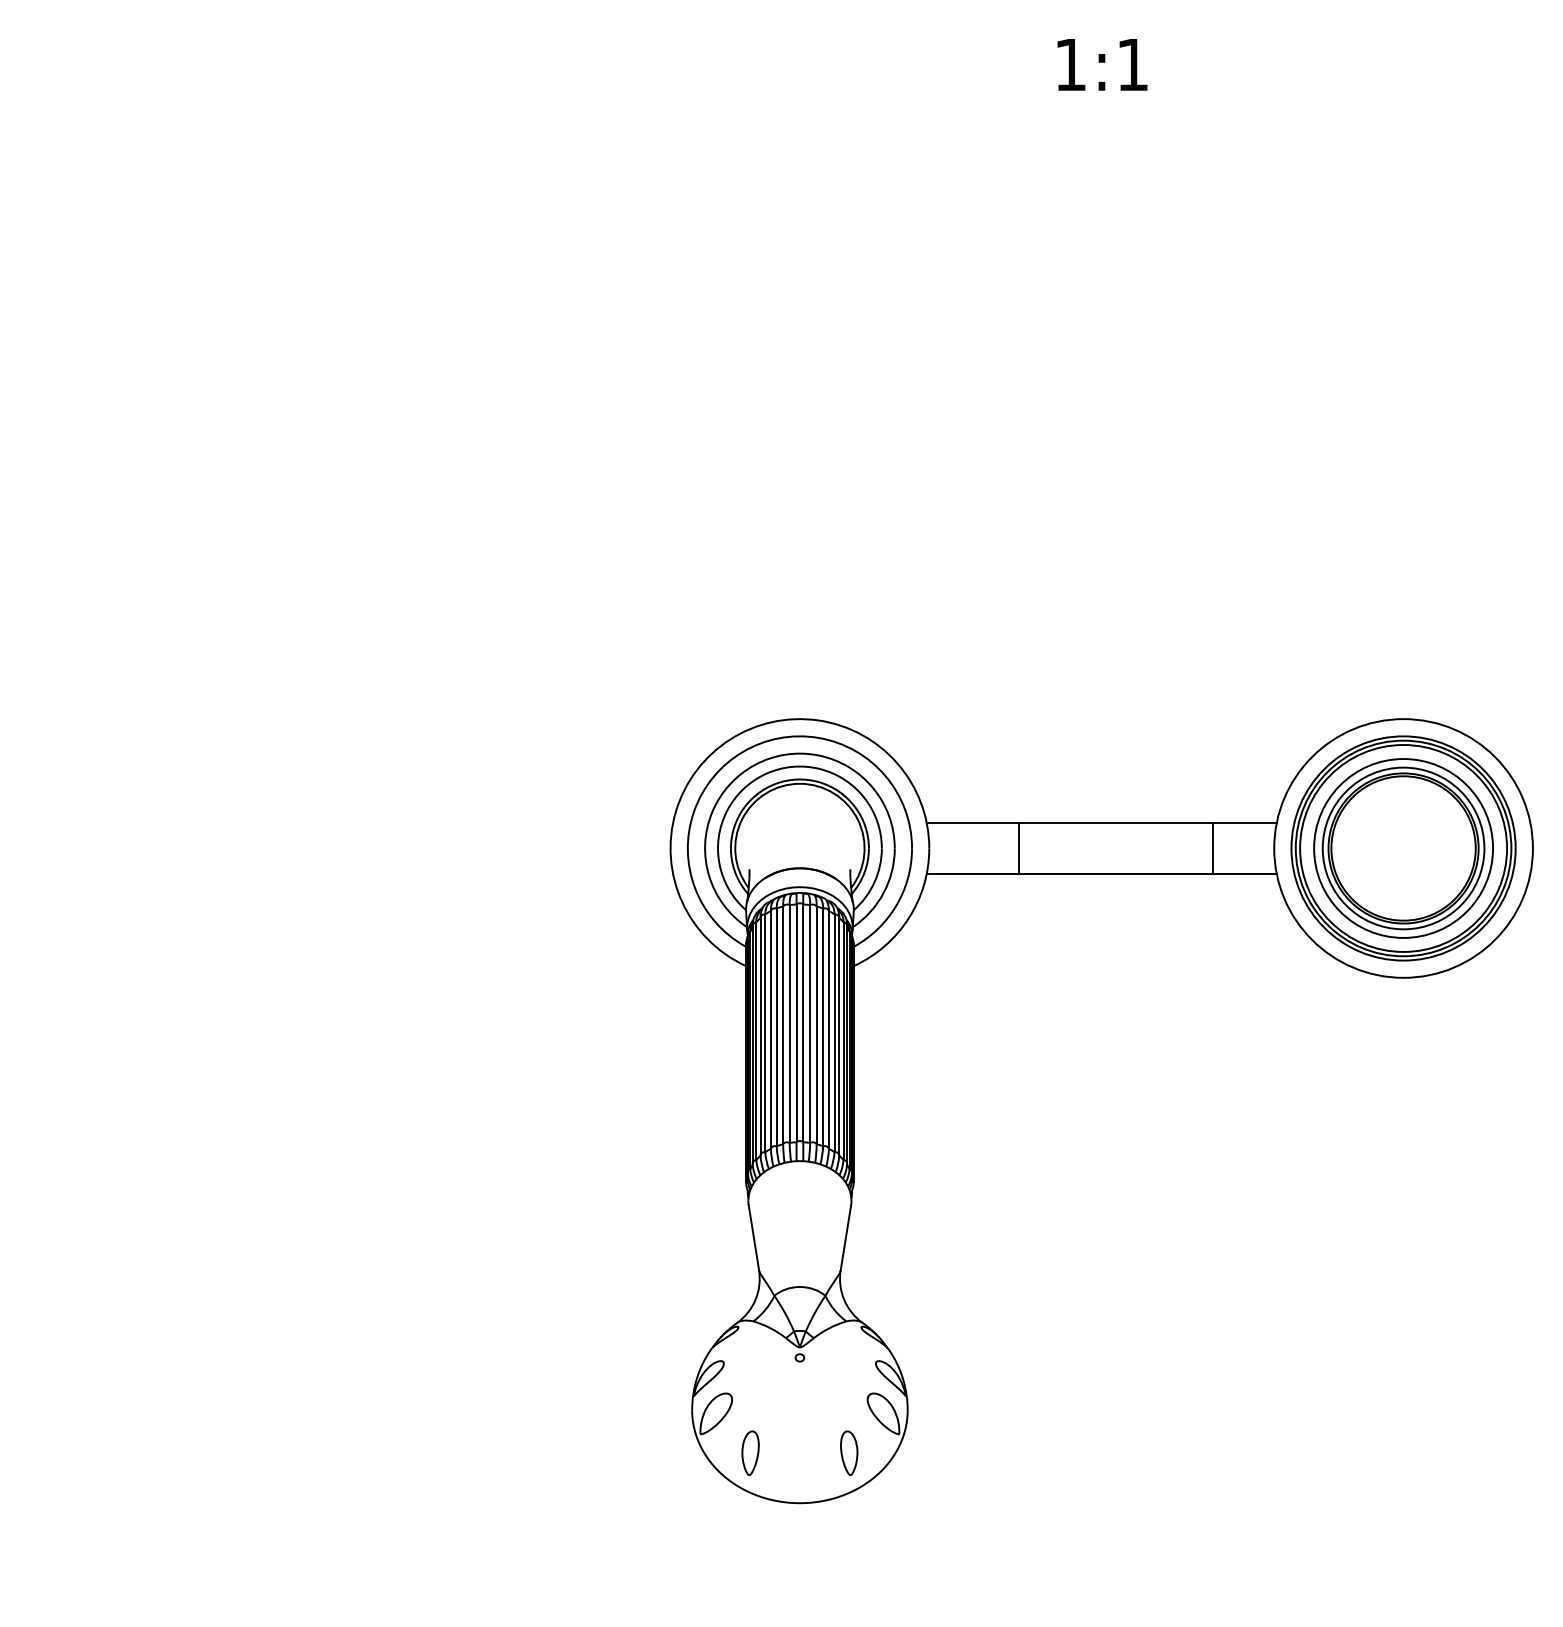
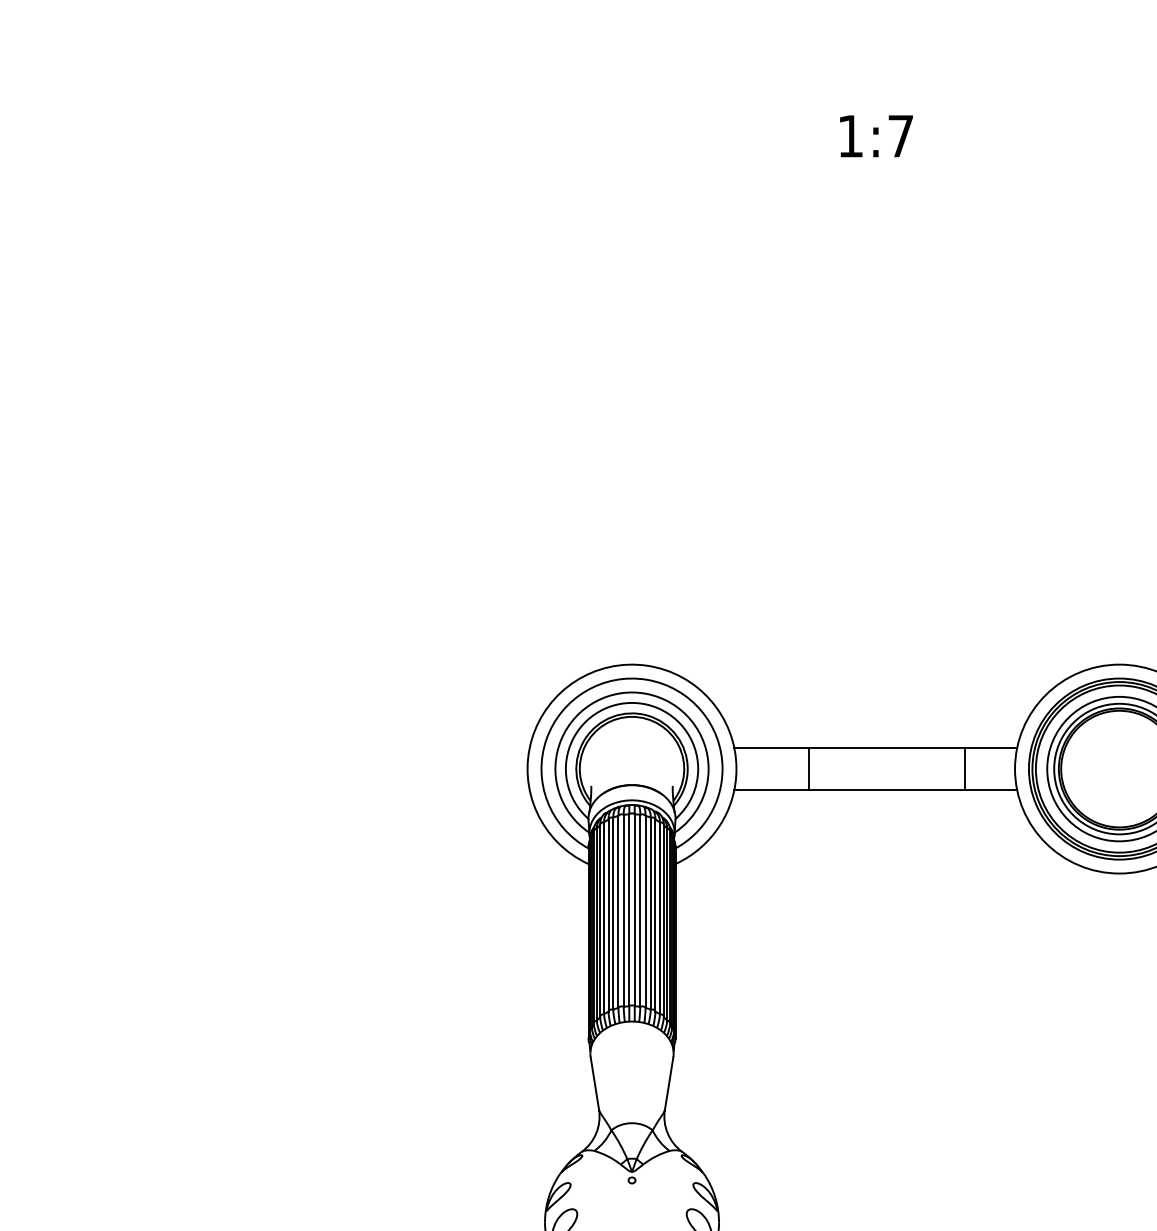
text: (1132, 64) -> (900, 136), 1:1 -> 1:7

